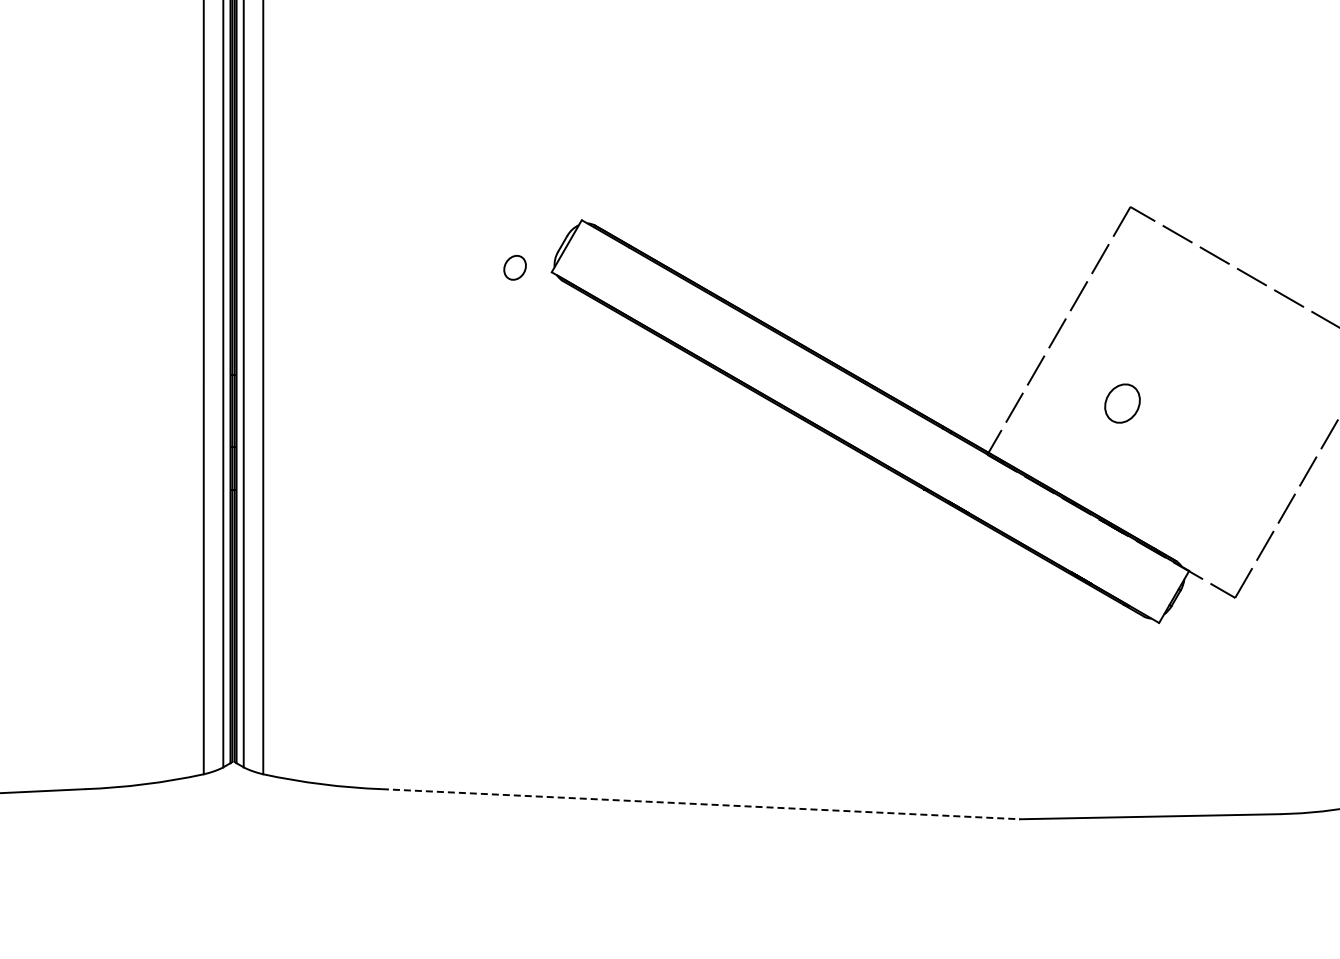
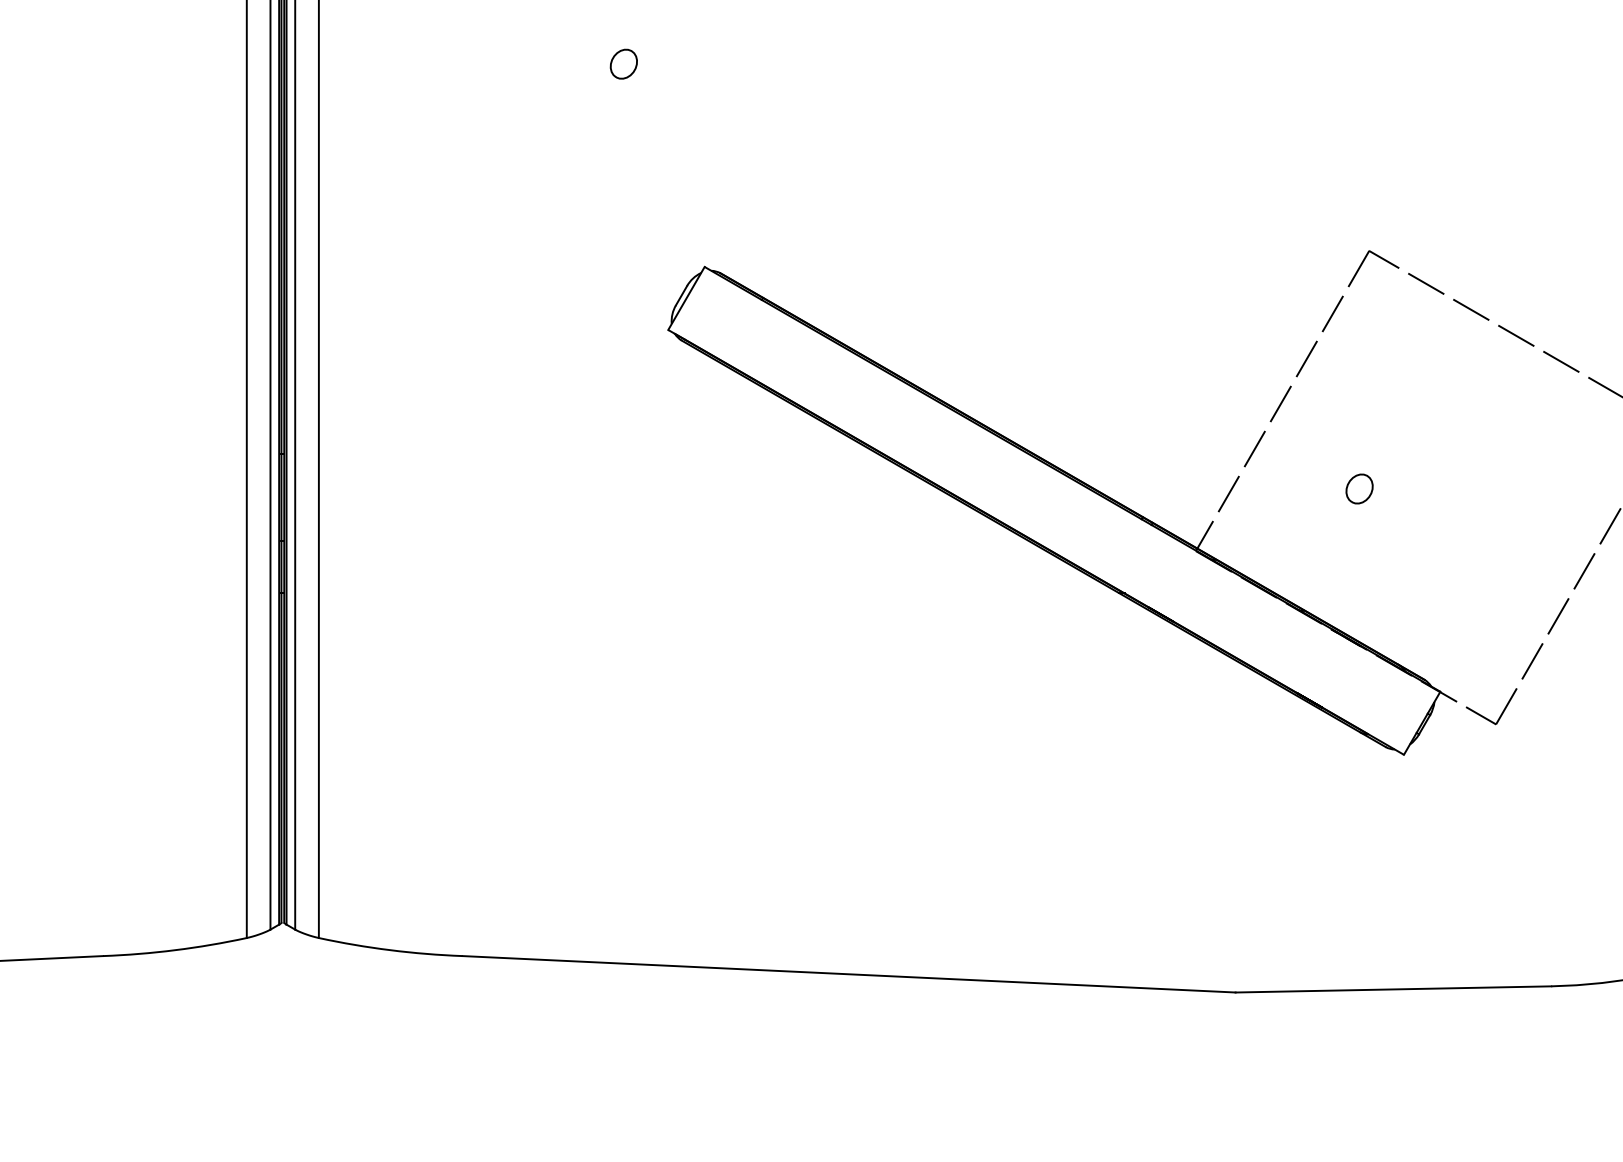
part: (514, 267) -> (623, 63), moved
part: (1122, 403) -> (1359, 488), size x0.62
line: (701, 804) -> (849, 974), dashed -> solid

